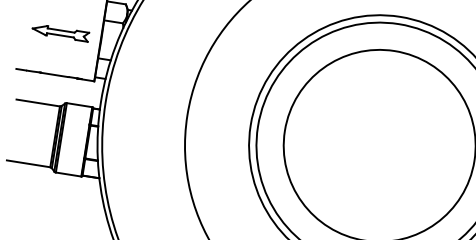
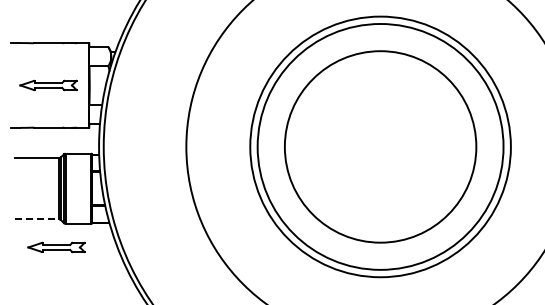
line: (28, 163) -> (37, 219), solid -> dashed
part: (43, 194) -> (56, 247), added

